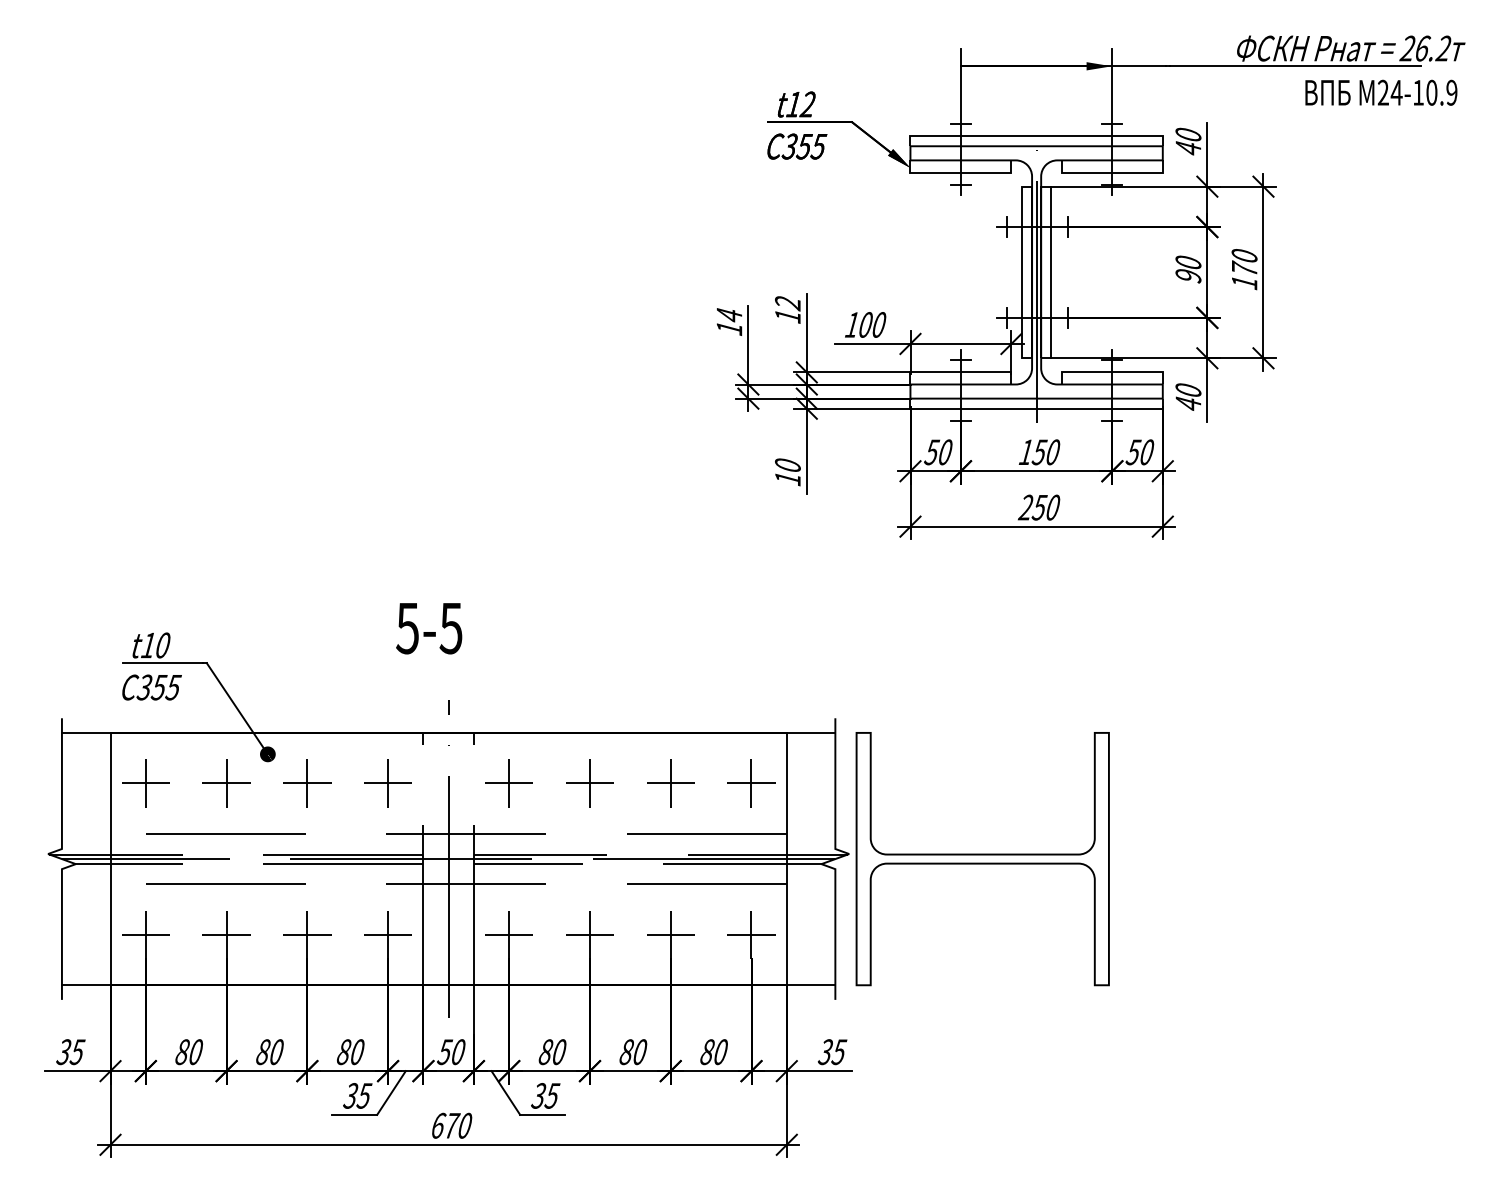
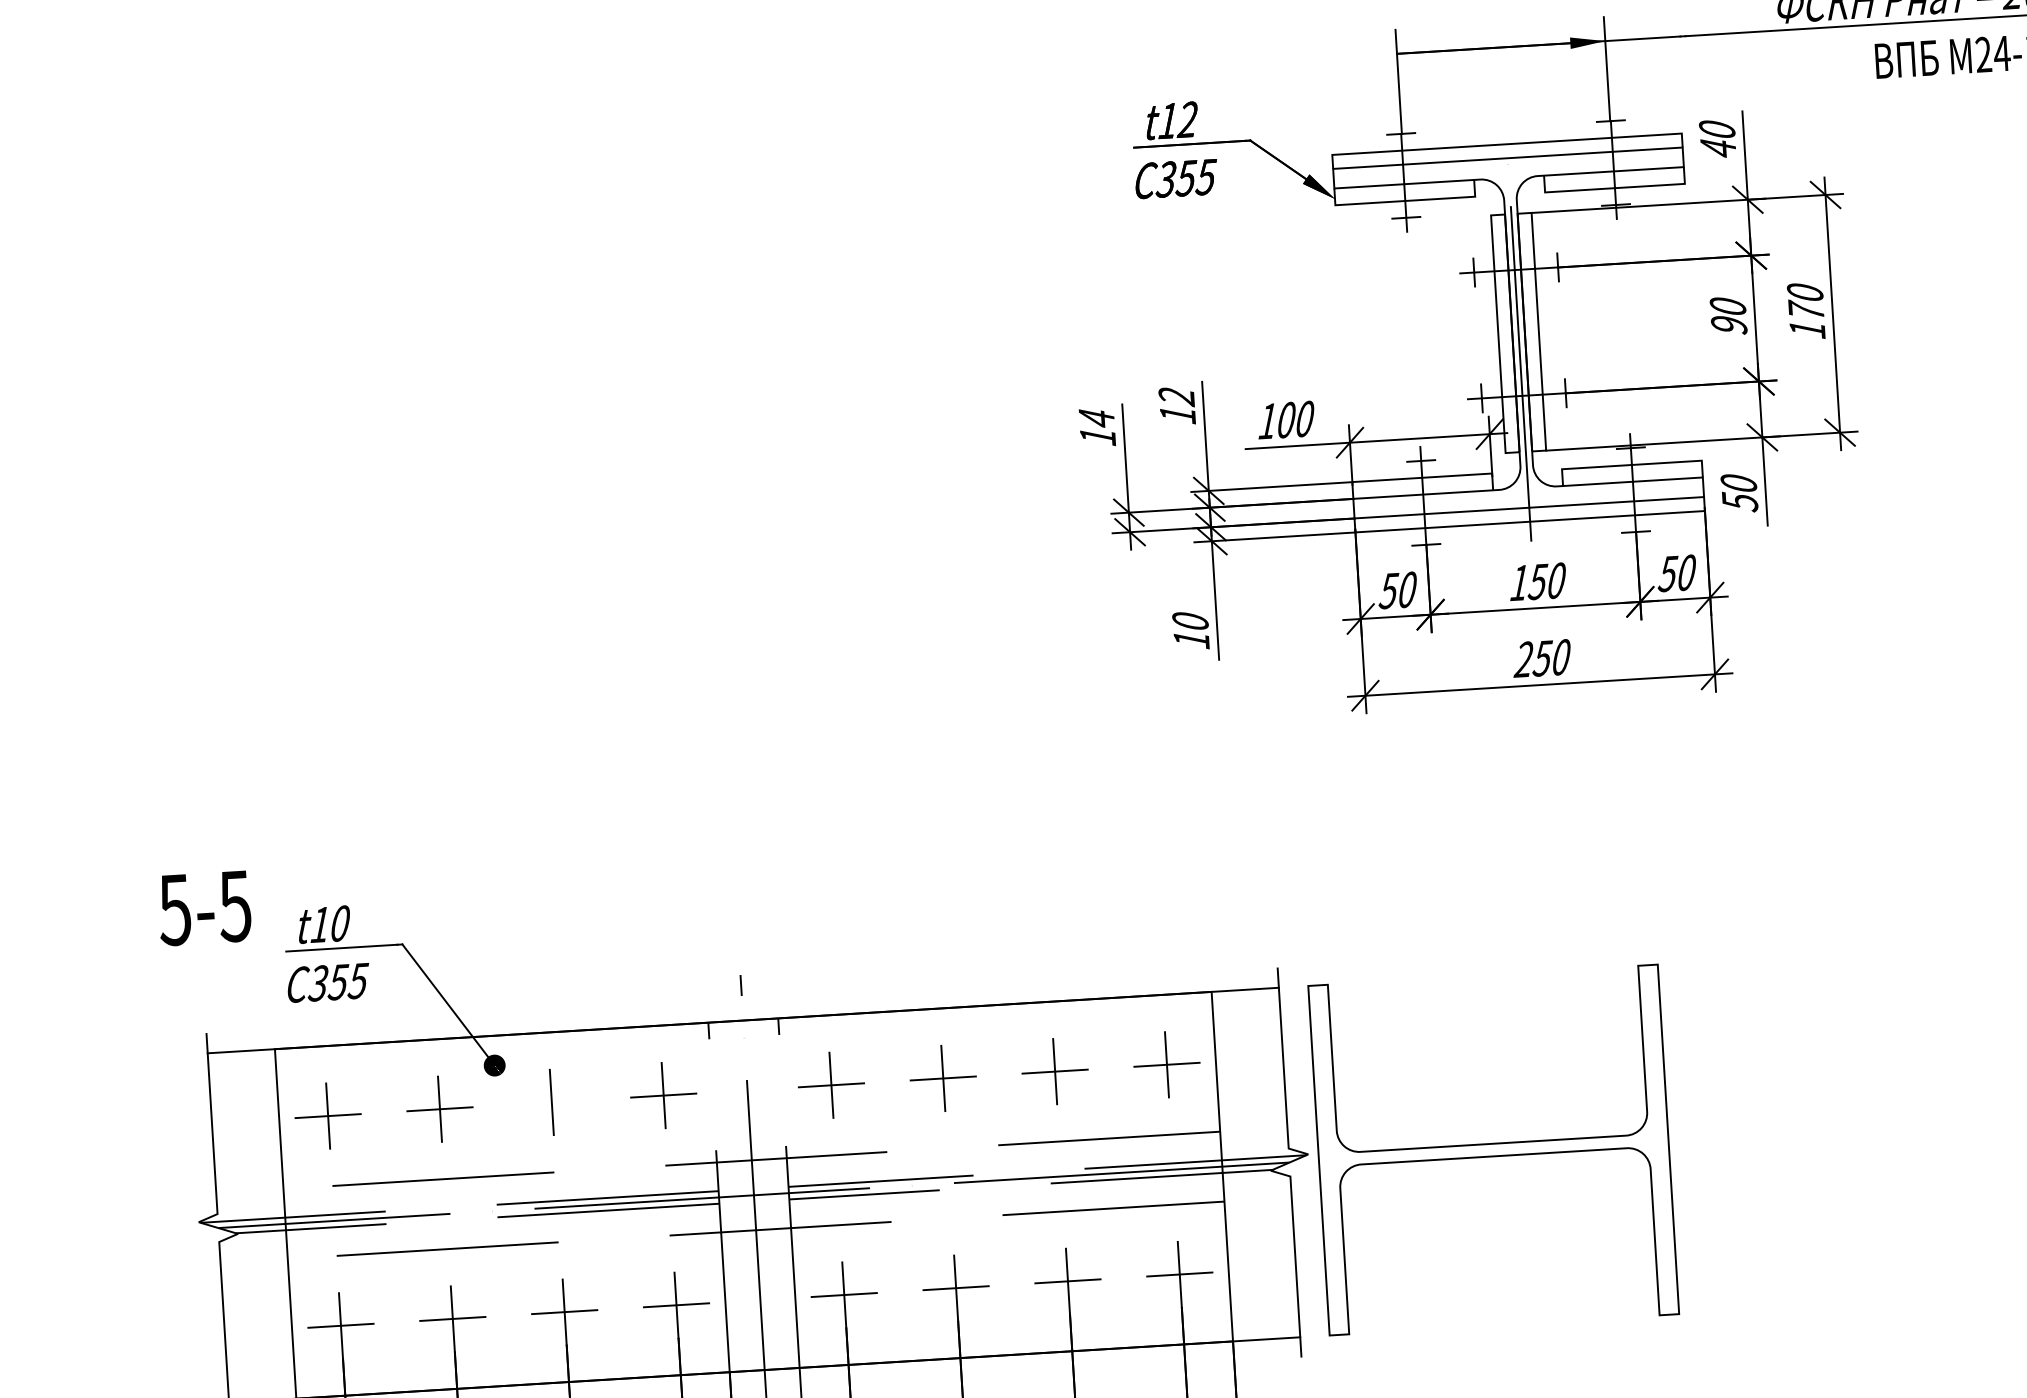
text: (1188, 403) -> (1740, 501), 40 -> 50
text: (429, 628) -> (205, 908), moved
line: (307, 783) -> (552, 1102), removed

